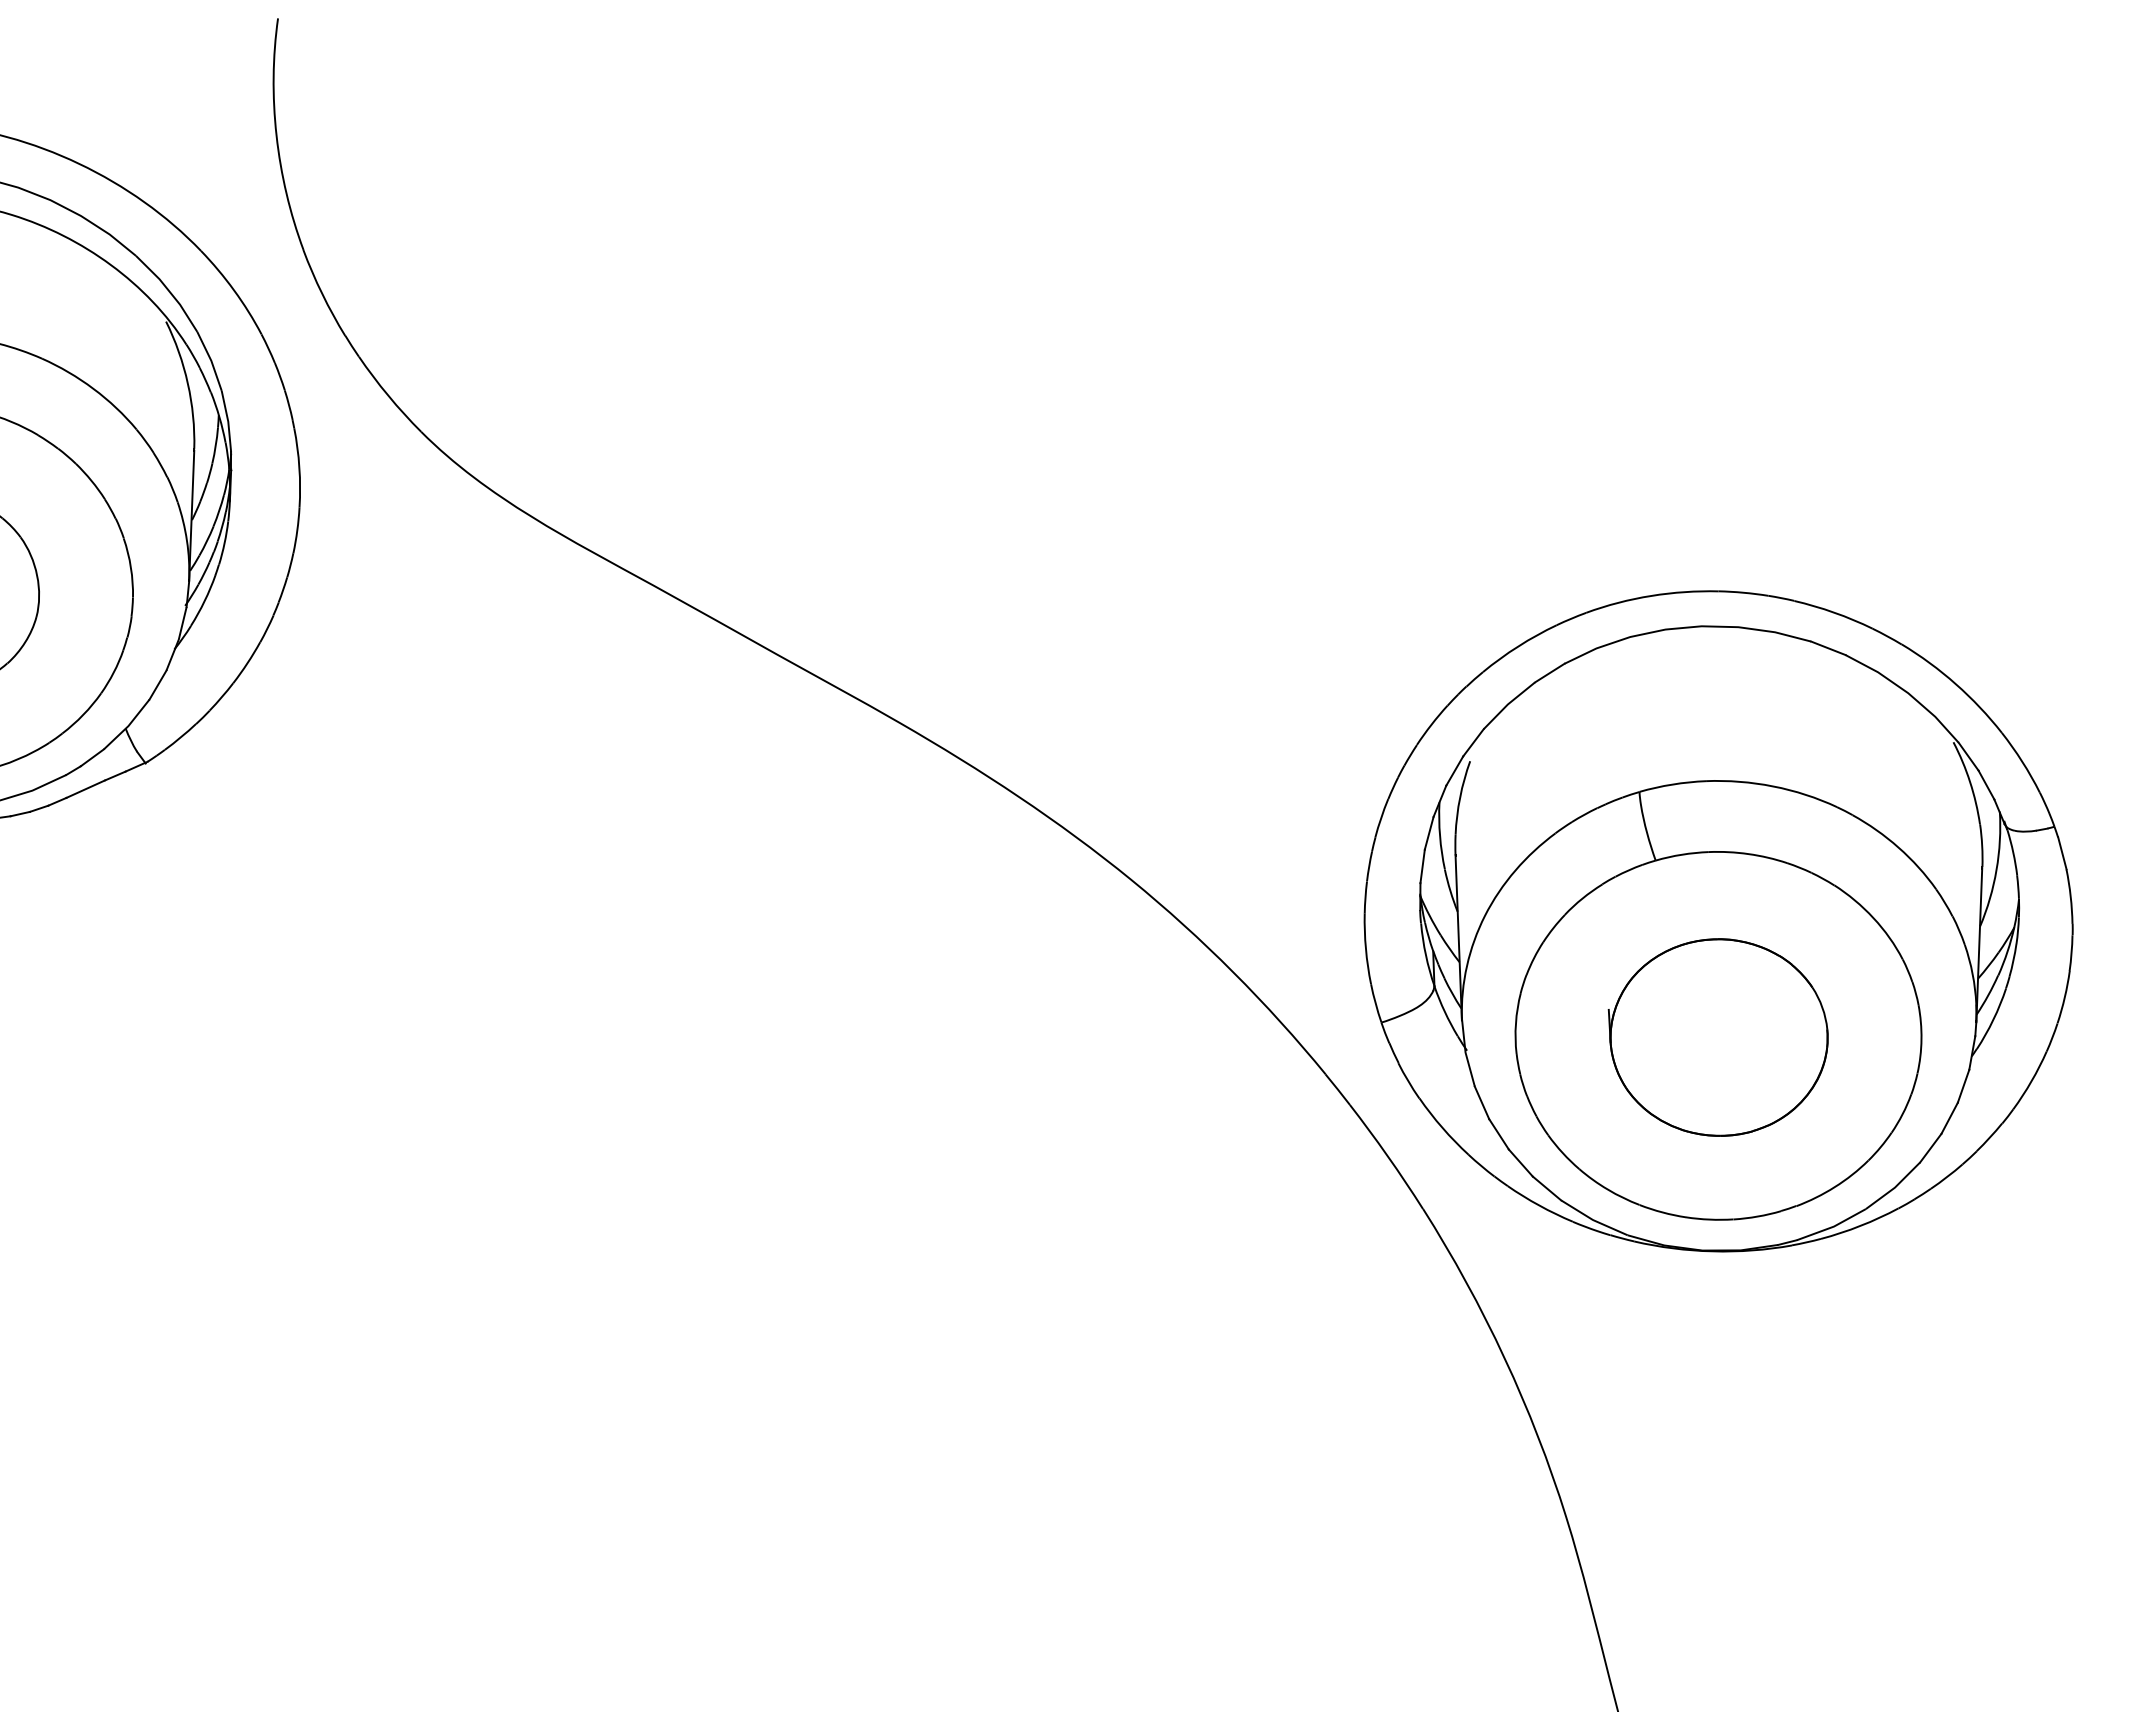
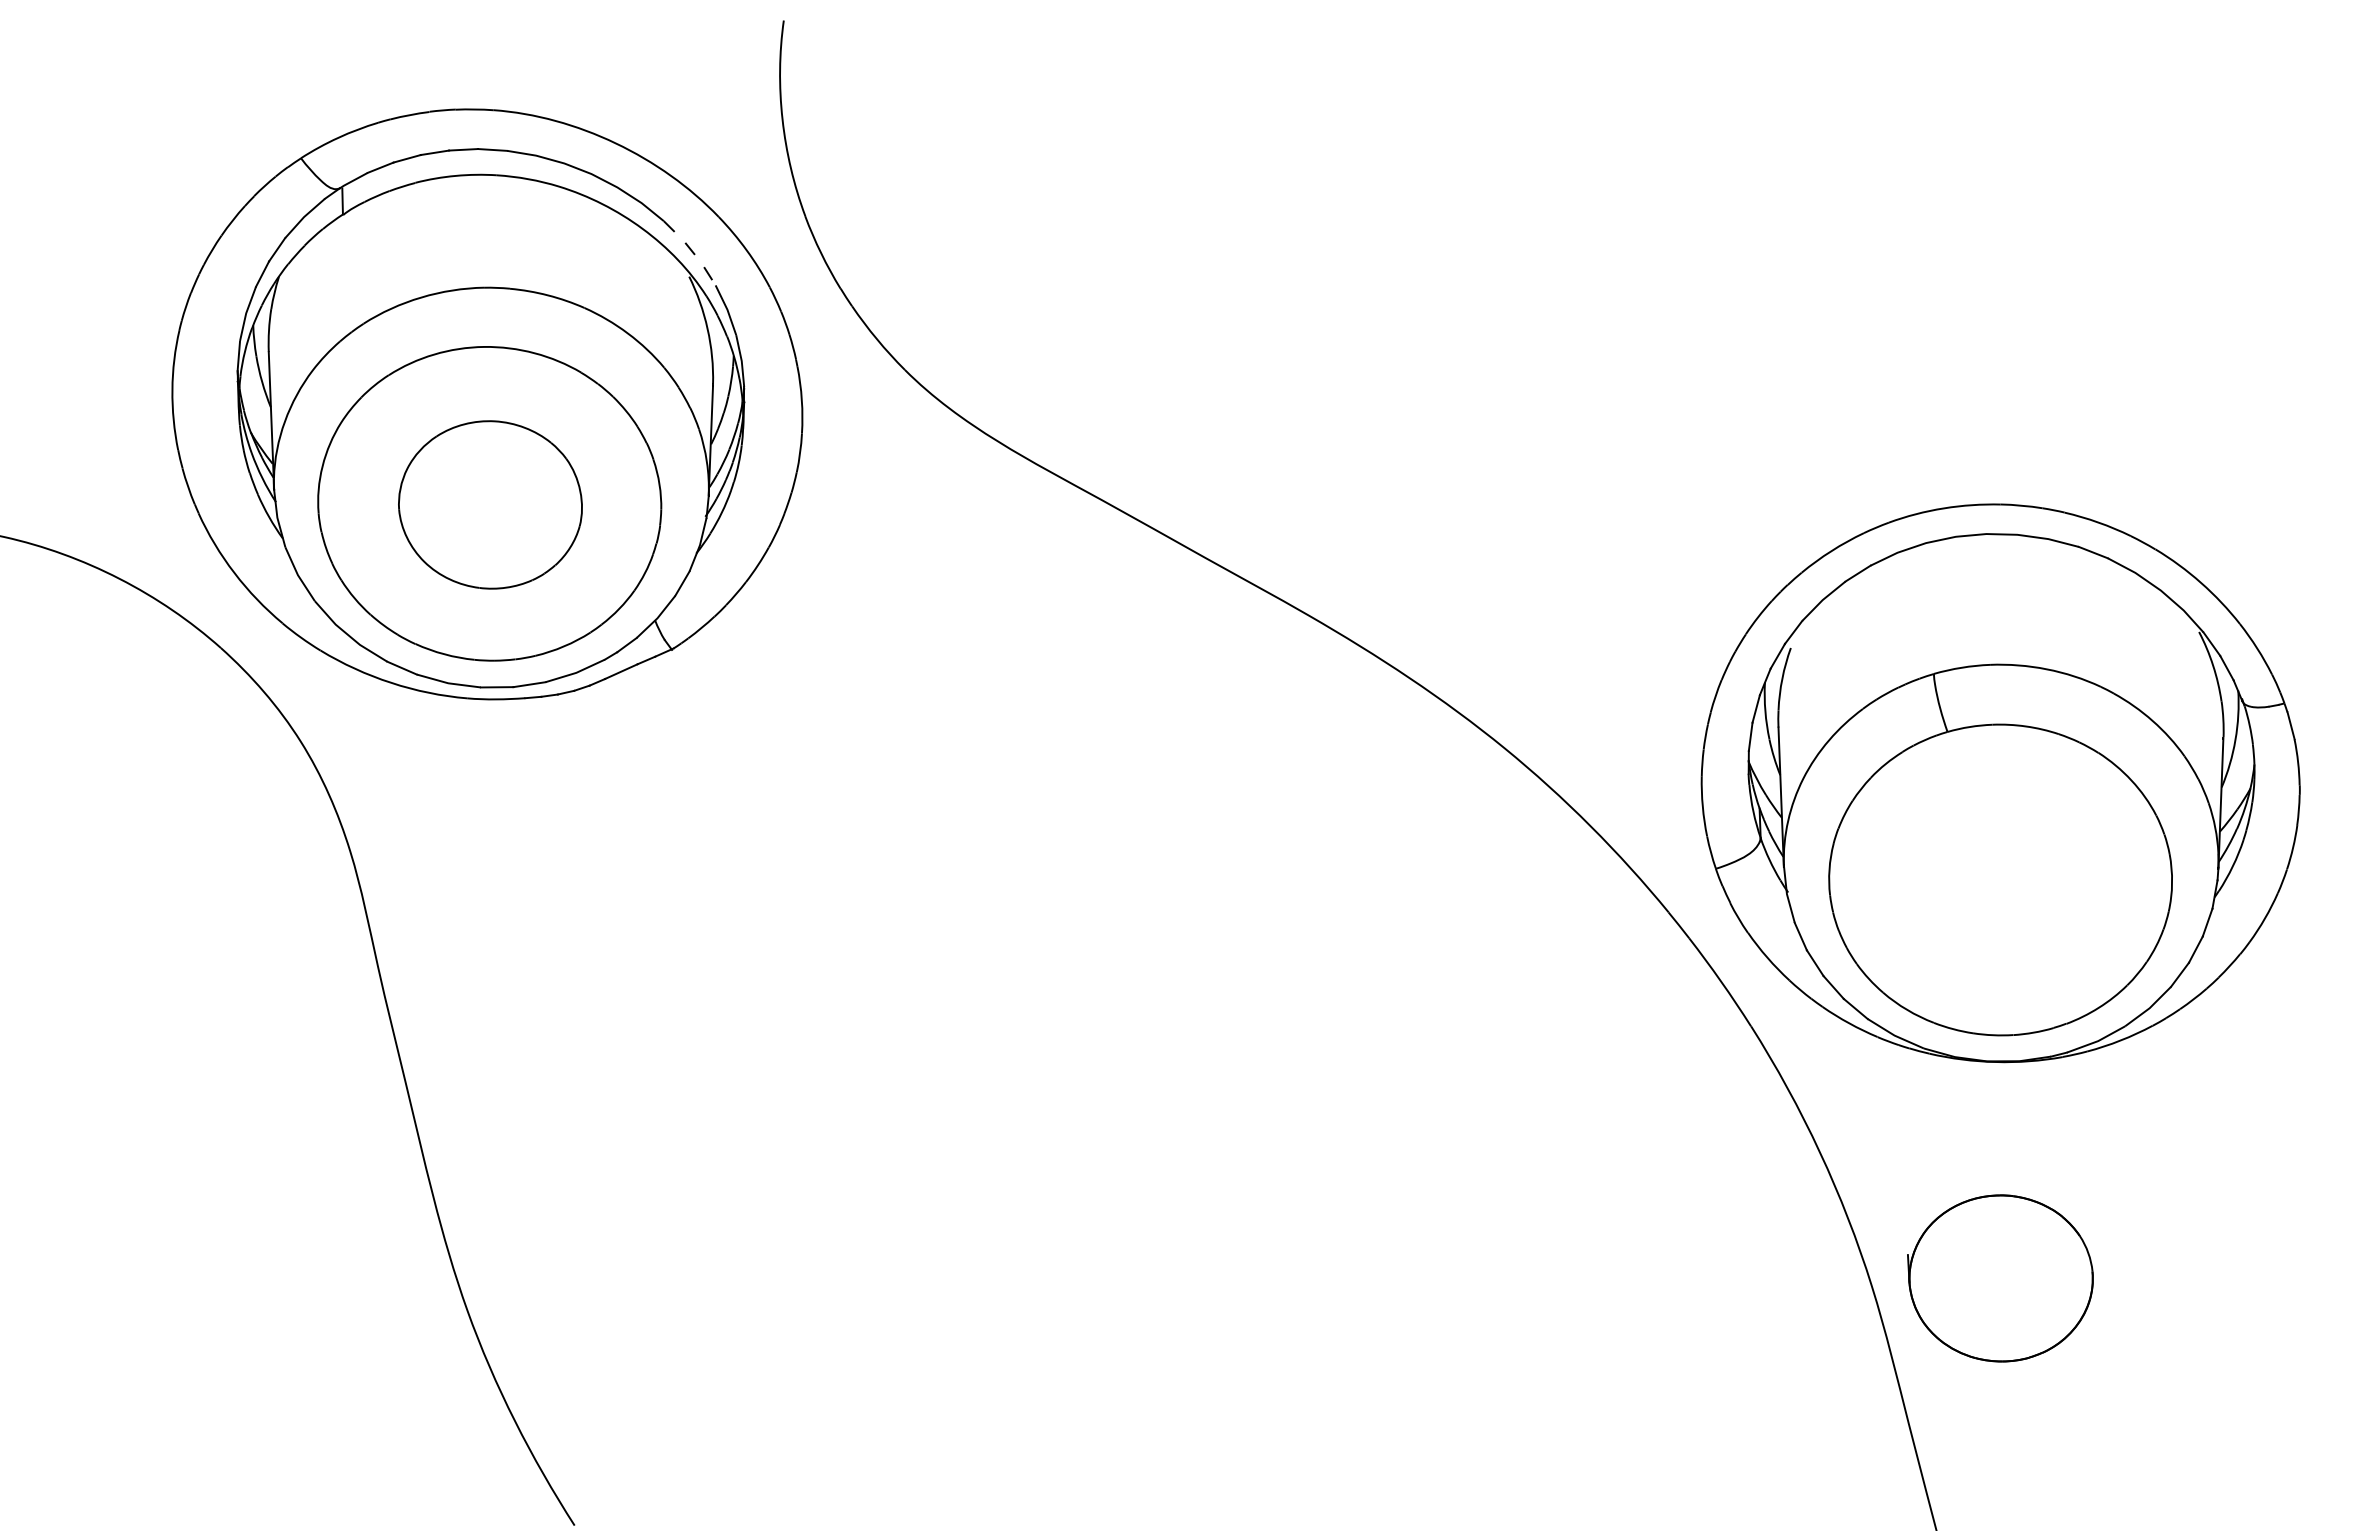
line: (169, 291) -> (692, 251), solid -> dashed
part: (1718, 1037) -> (2000, 1278), moved

